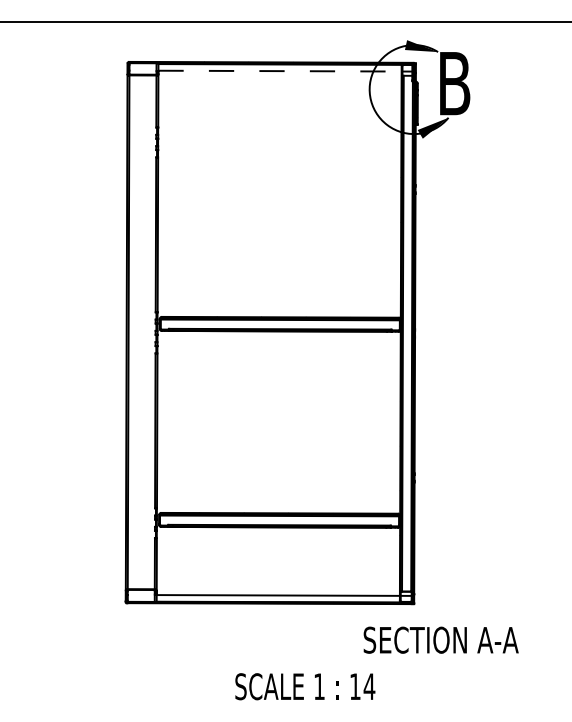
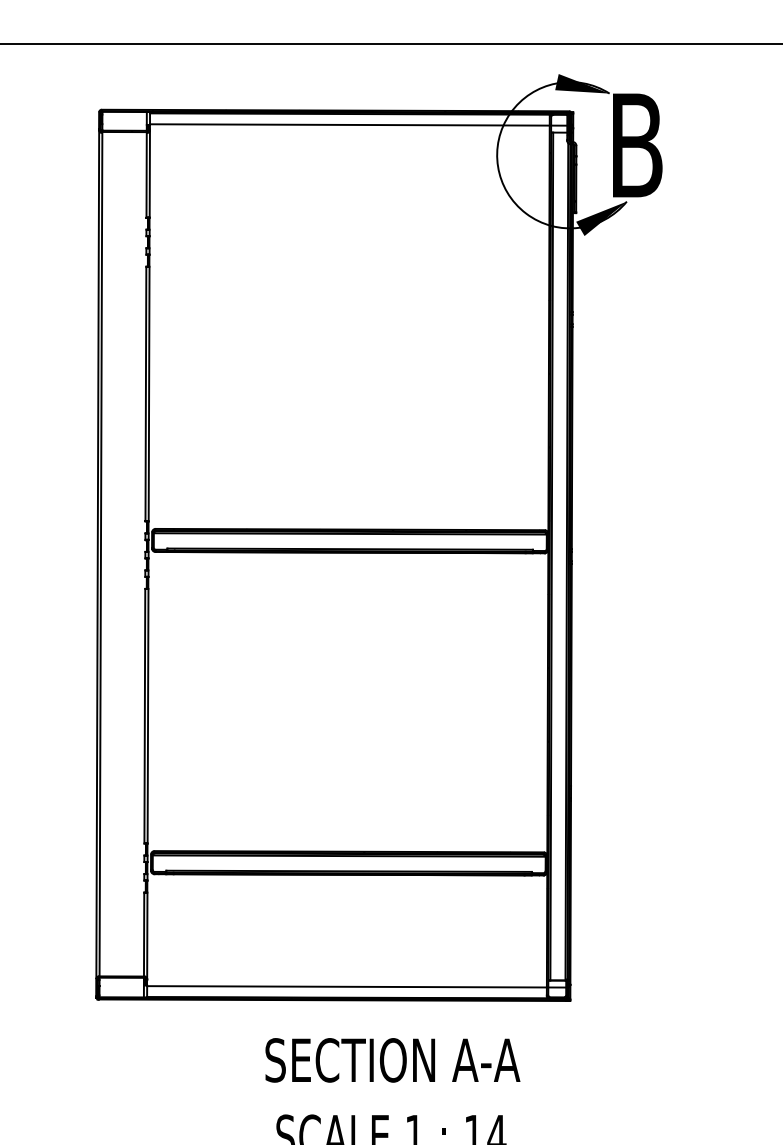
line: (280, 71) -> (350, 125), dashed -> solid
text: (440, 639) -> (391, 1059), moved

